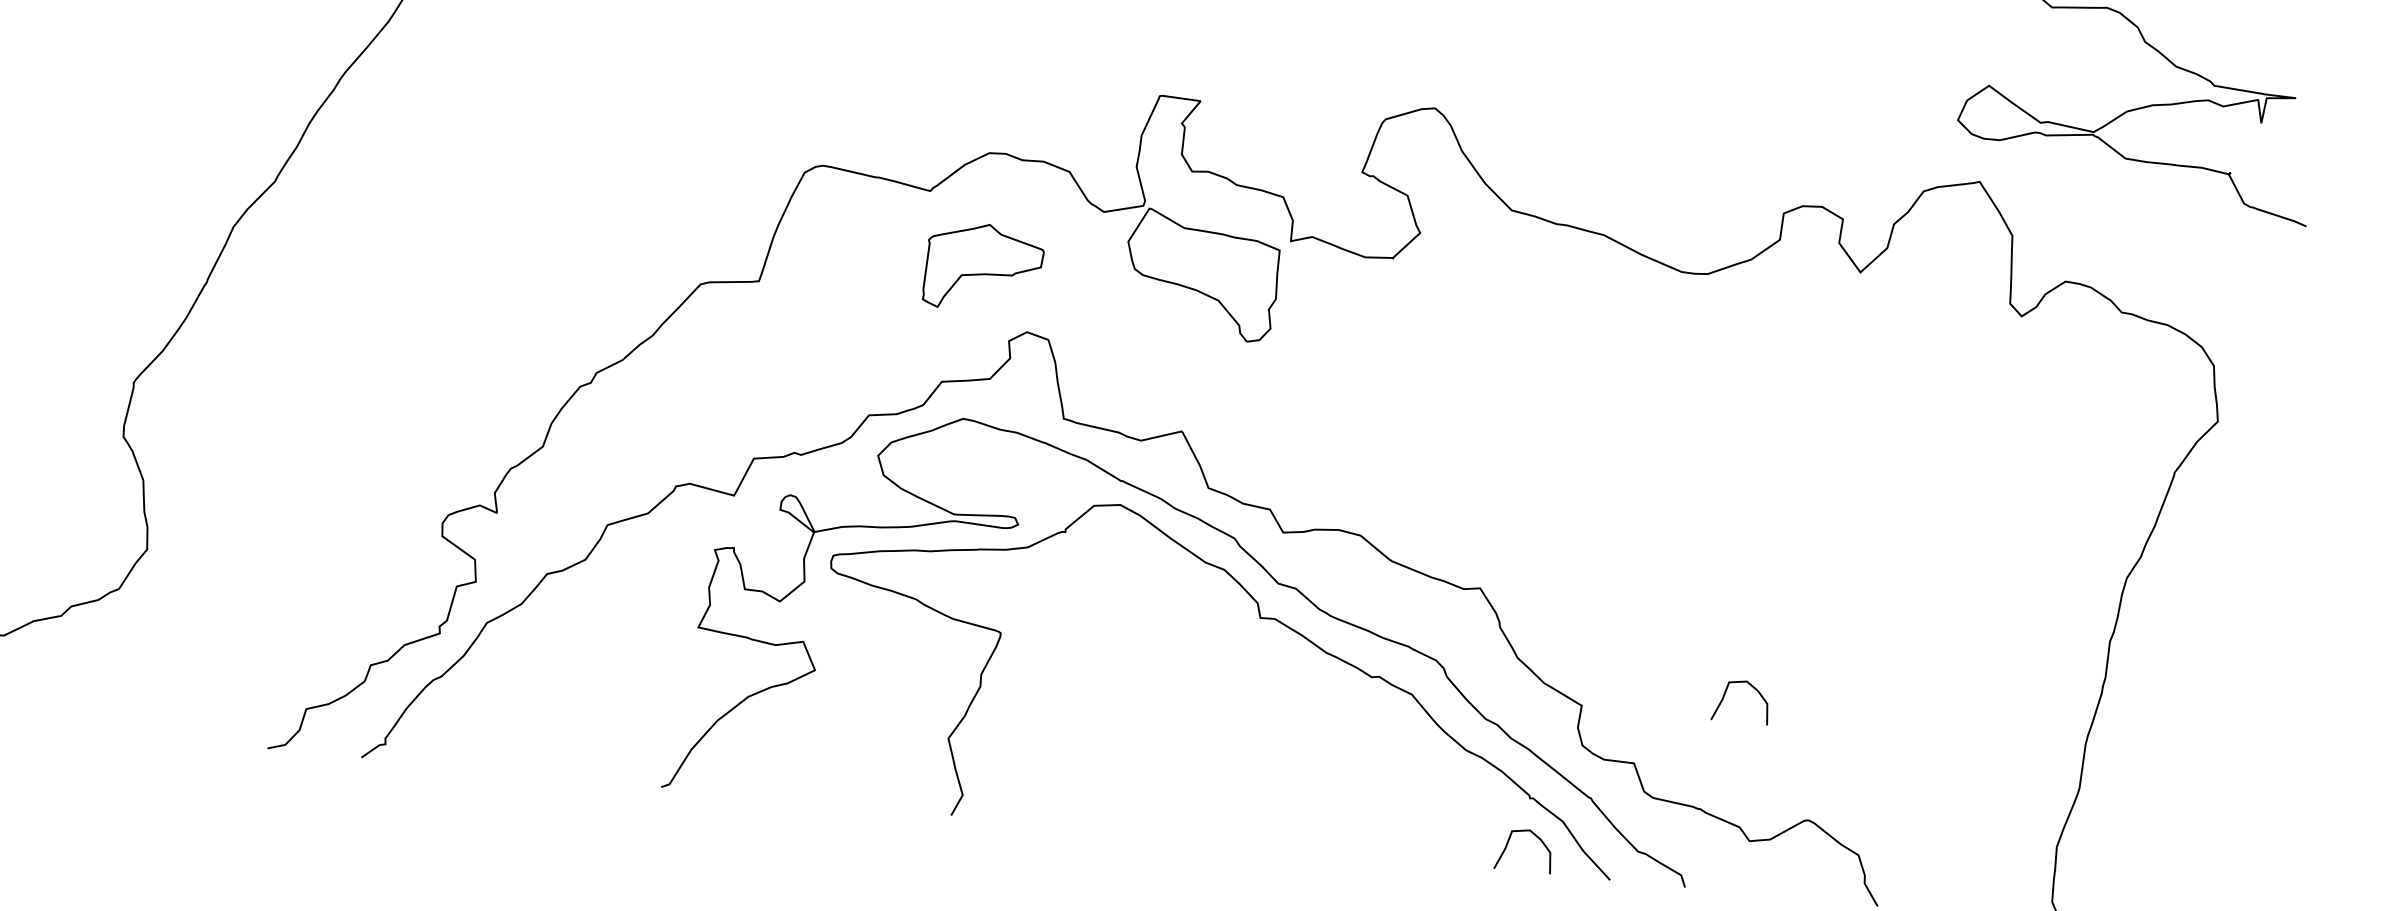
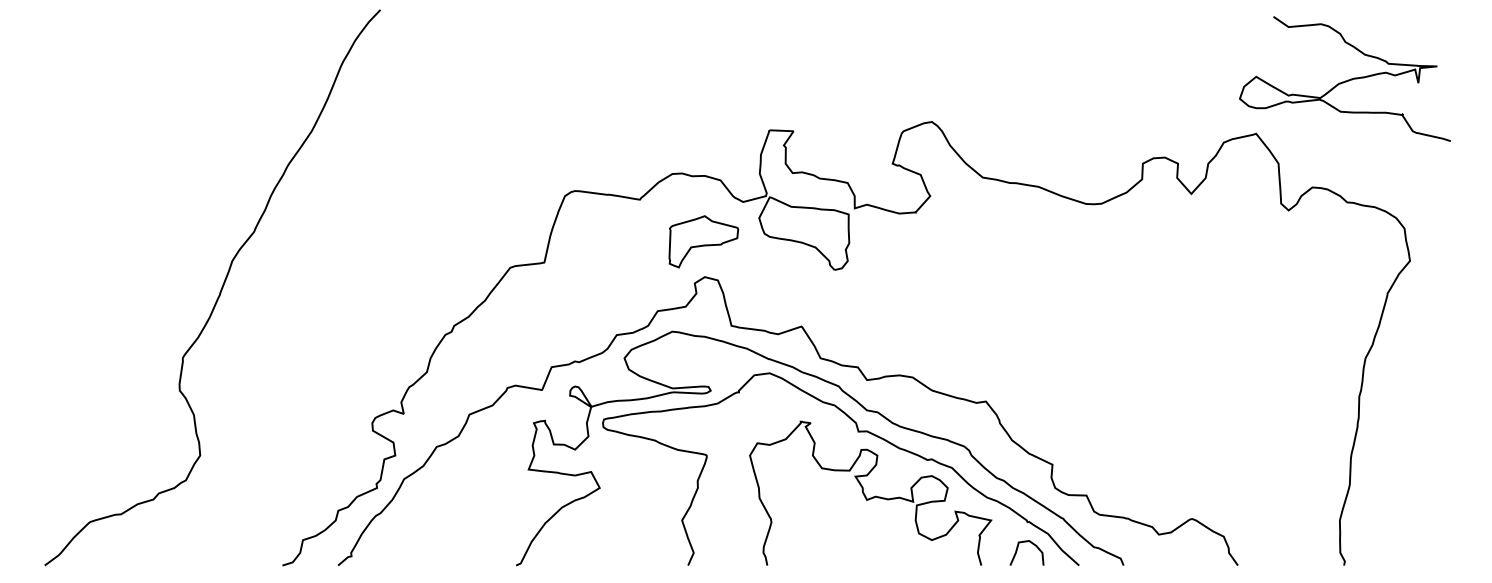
part: (983, 267) -> (703, 241), moved
curve: (1725, 697) -> (1136, 451), removed
curve: (1273, 729) -> (872, 496), added

